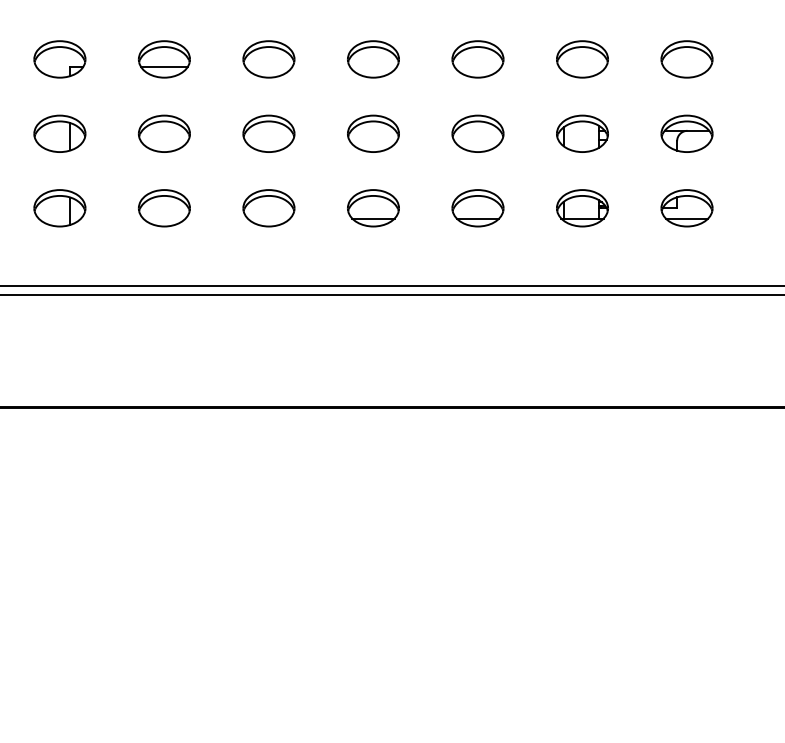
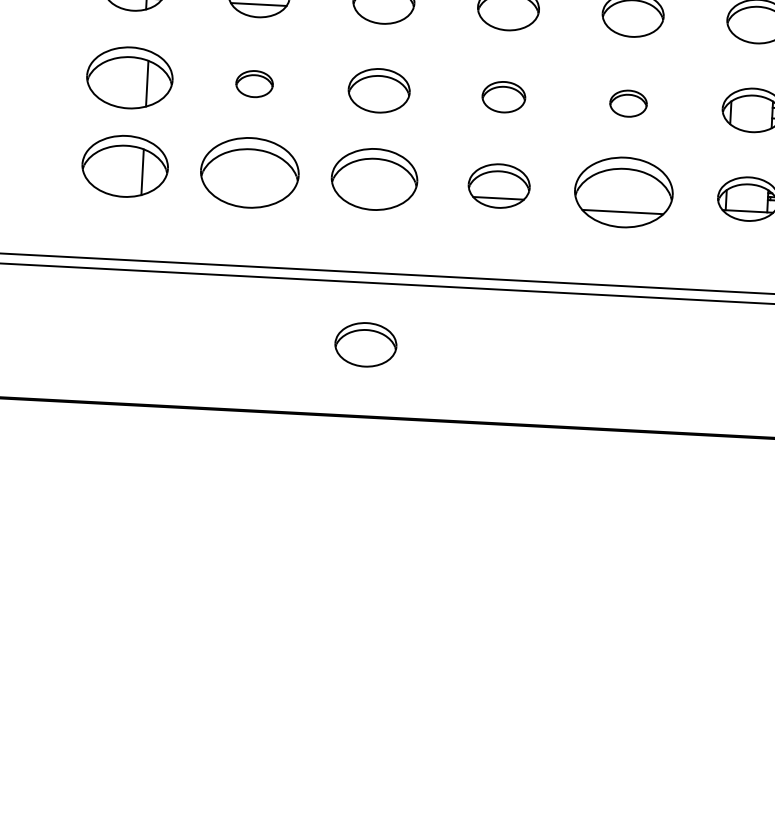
part: (59, 133) -> (129, 77), size x1.4
part: (164, 133) -> (254, 83), size x0.6
part: (373, 133) -> (503, 96), size x0.7
part: (477, 133) -> (627, 103), size x0.6
part: (59, 208) -> (124, 166), size x1.4
part: (164, 208) -> (249, 173), size x1.6
part: (268, 208) -> (374, 179), size x1.4
part: (477, 208) -> (623, 192), size x1.6
part: (268, 346) -> (365, 344), added

